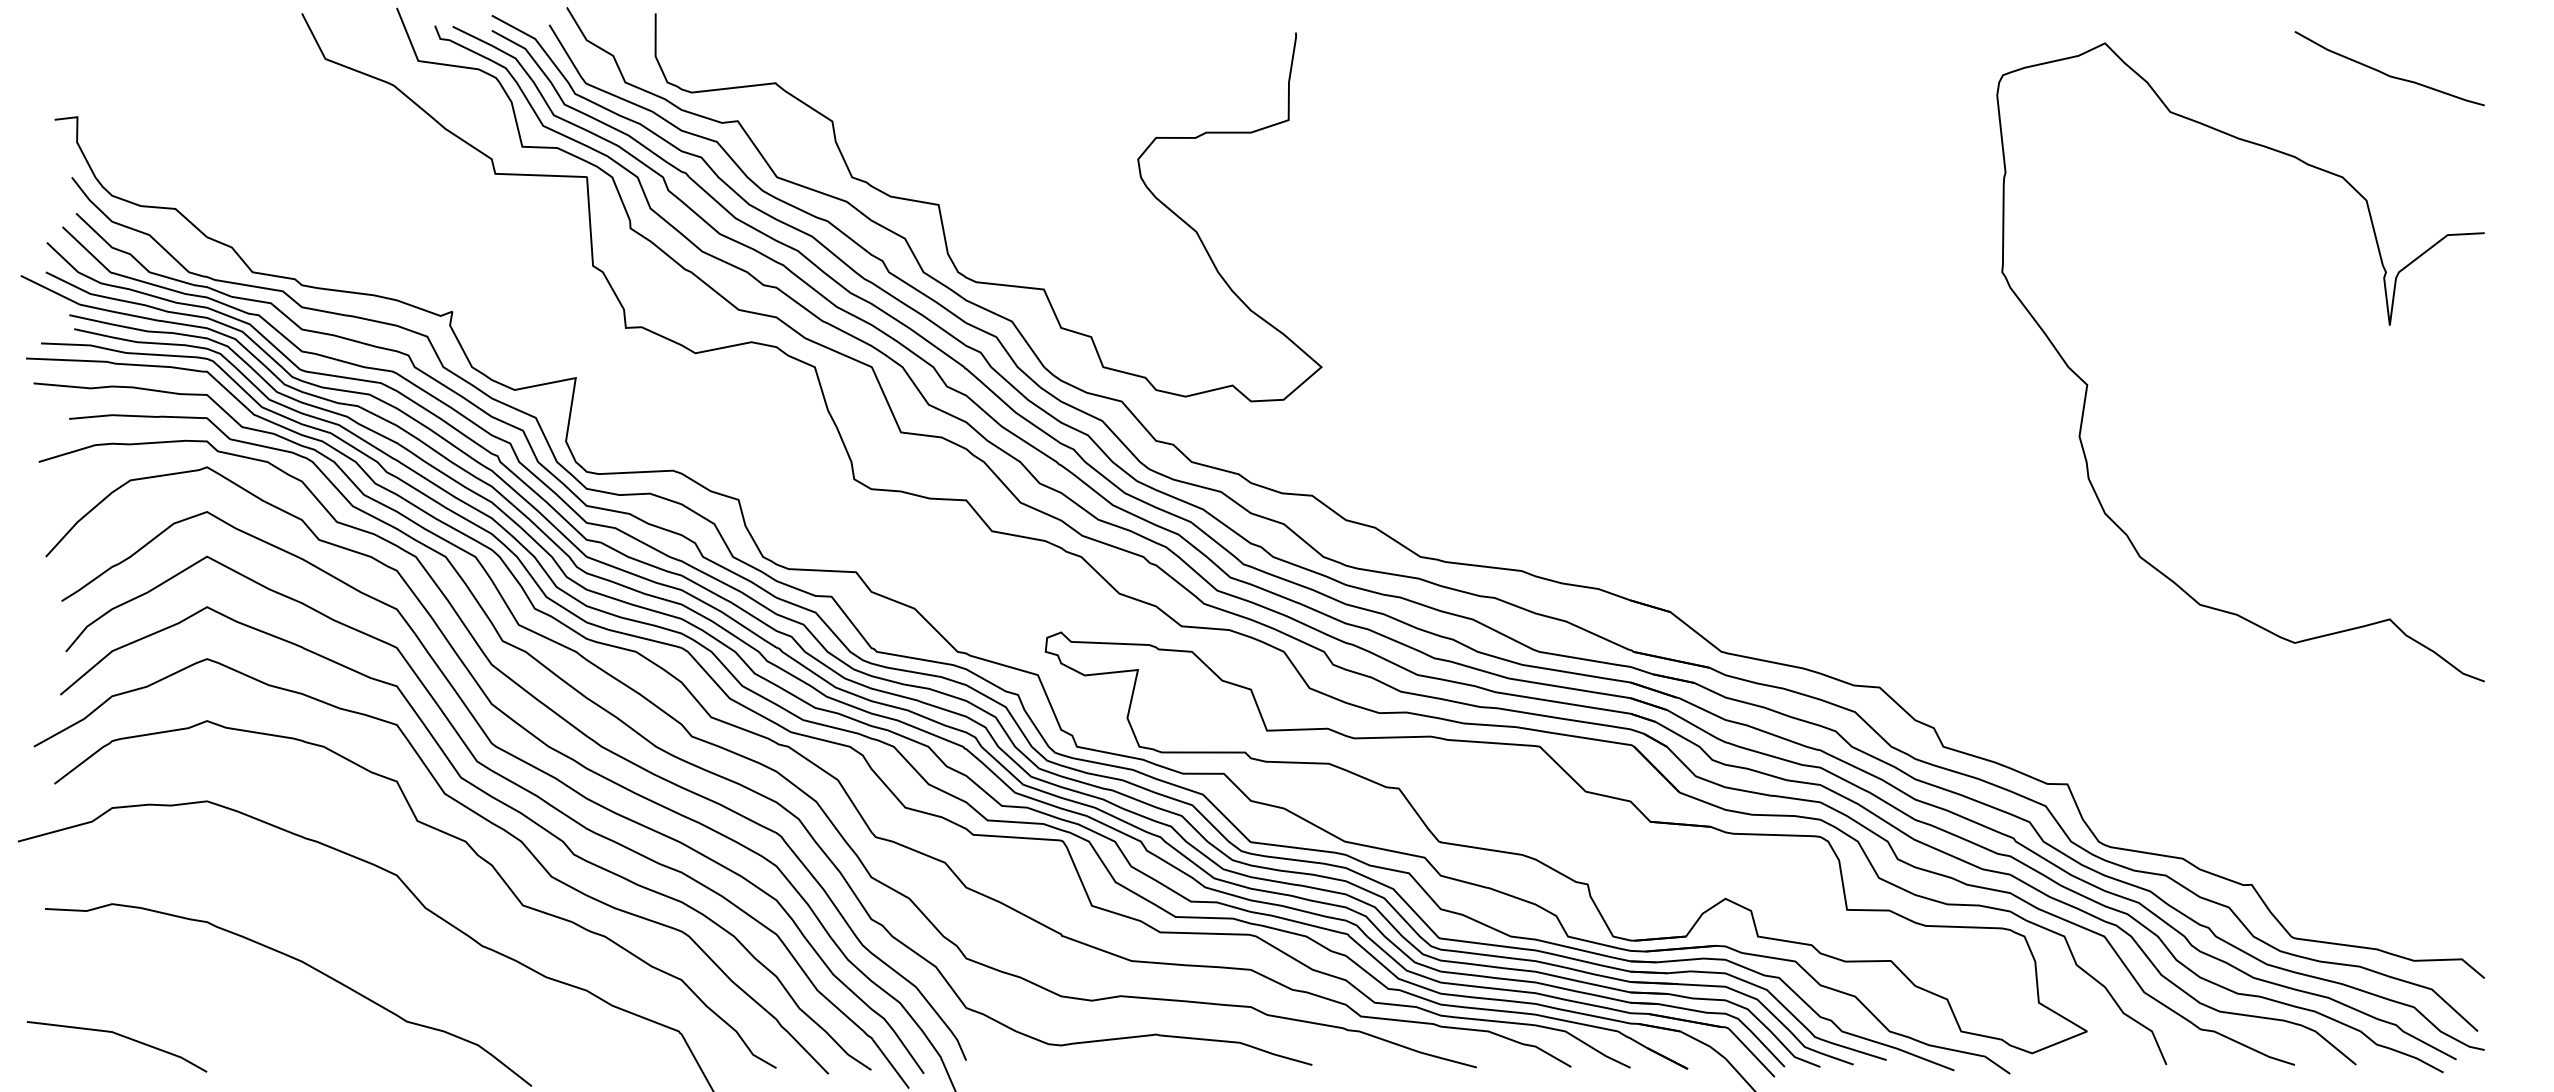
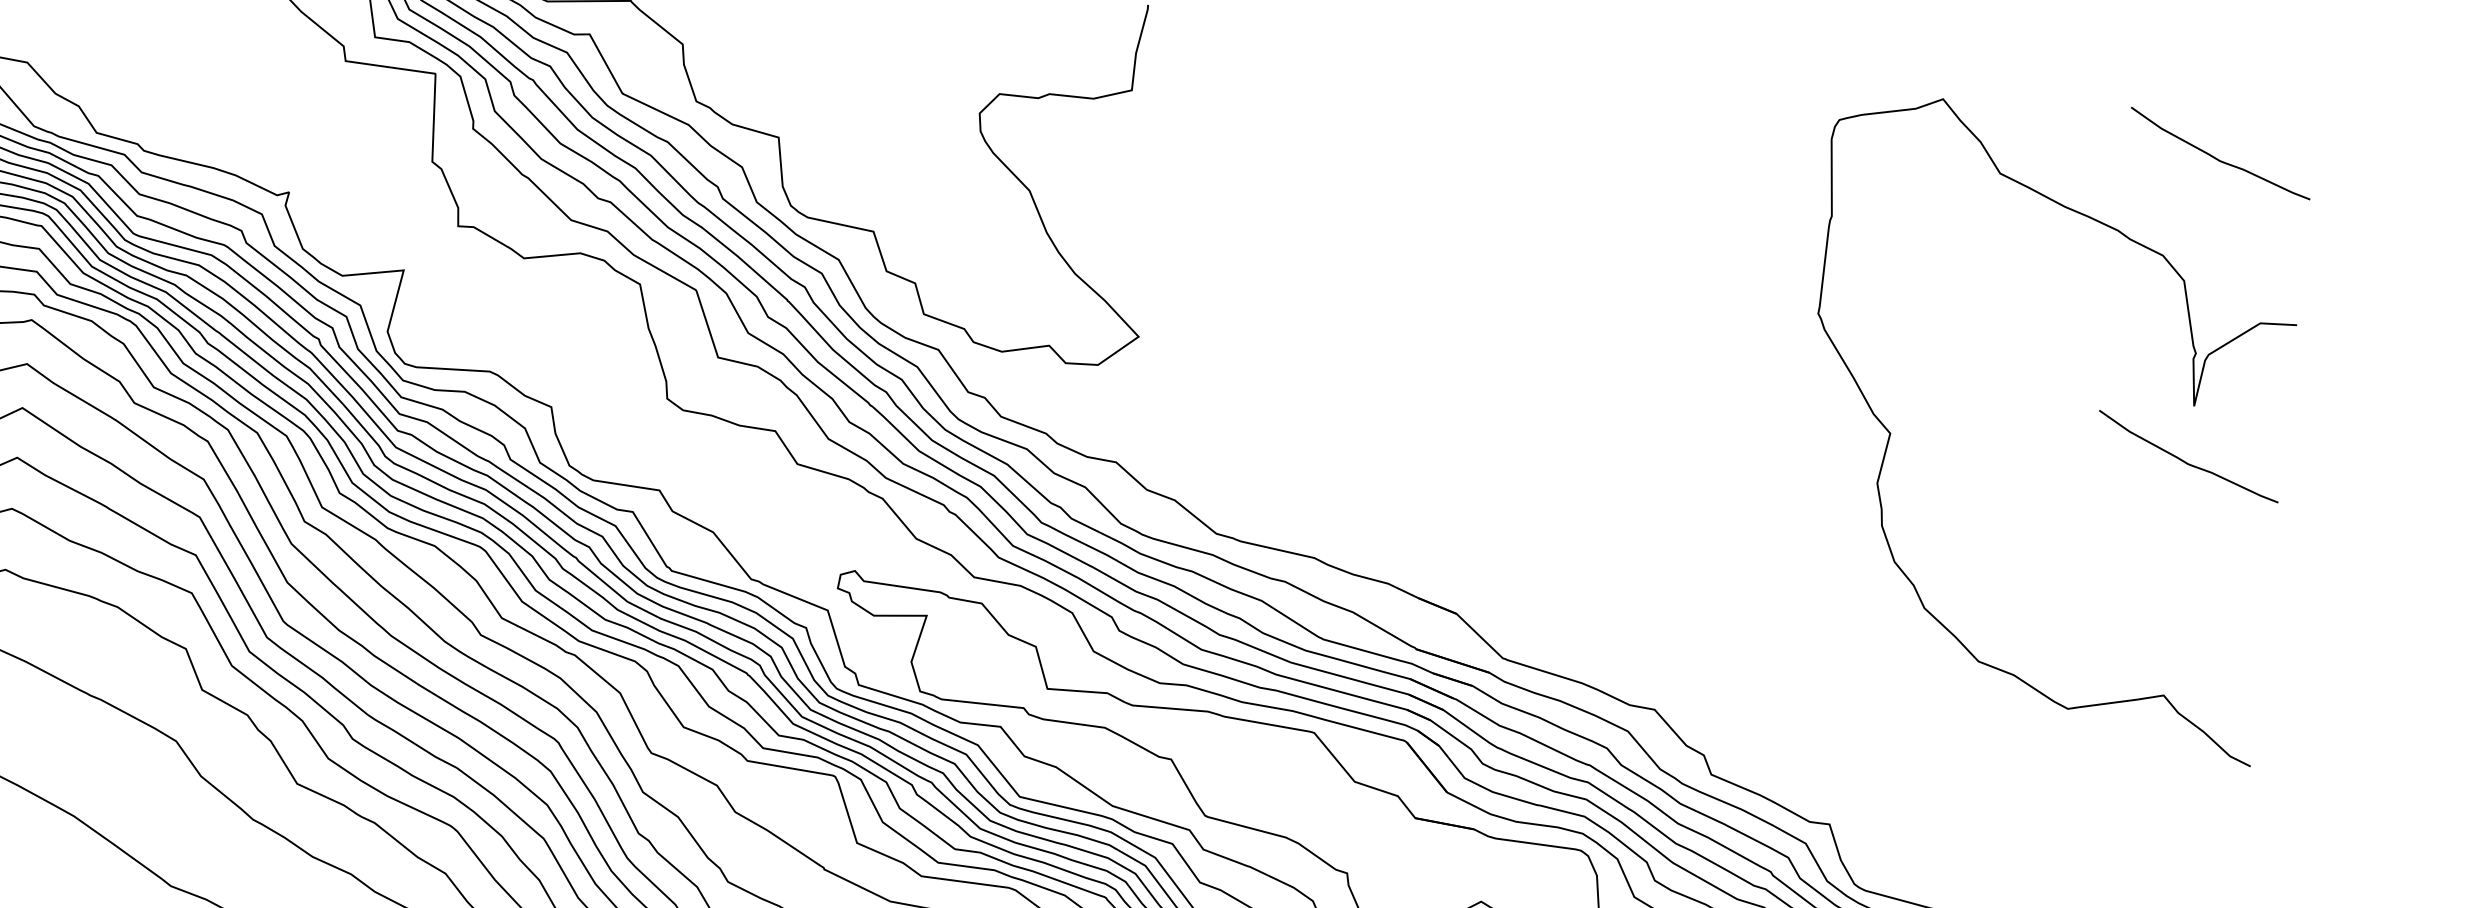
curve: (2386, 381) -> (2185, 461), added

